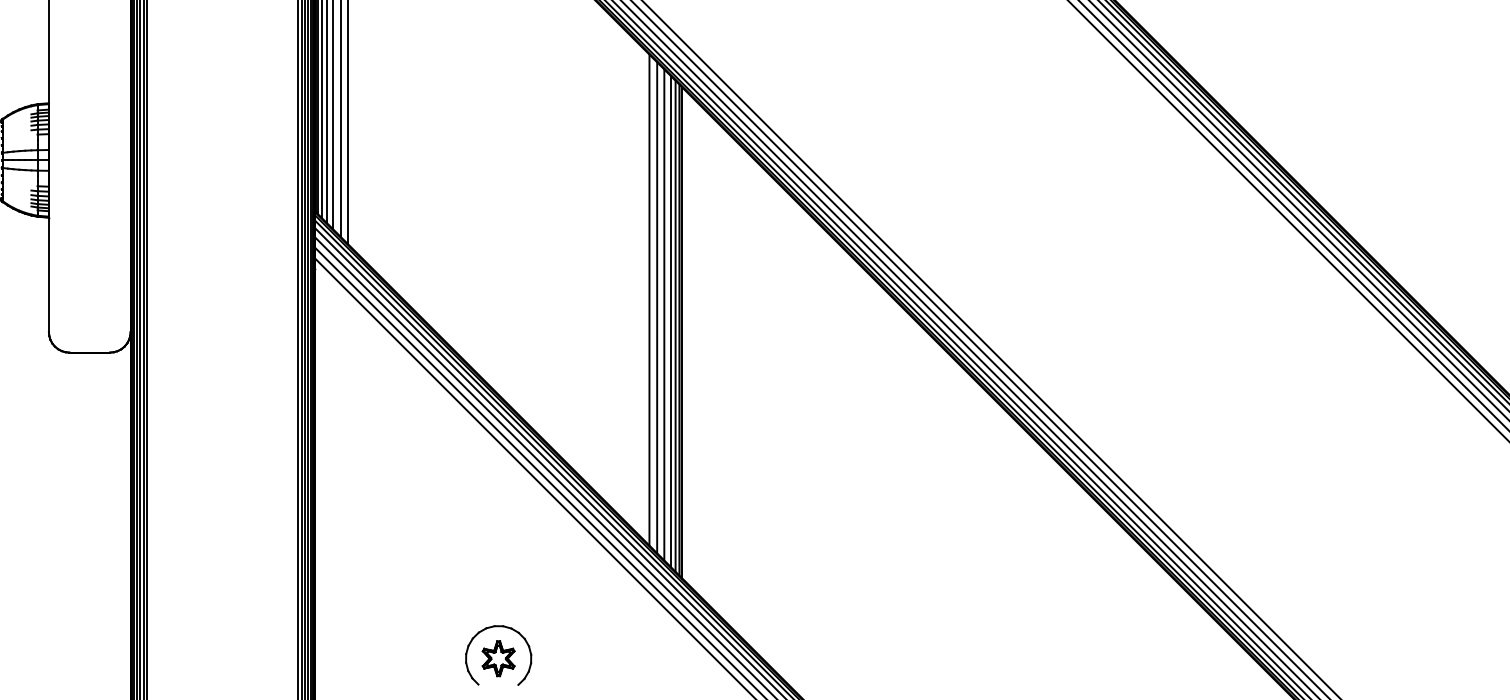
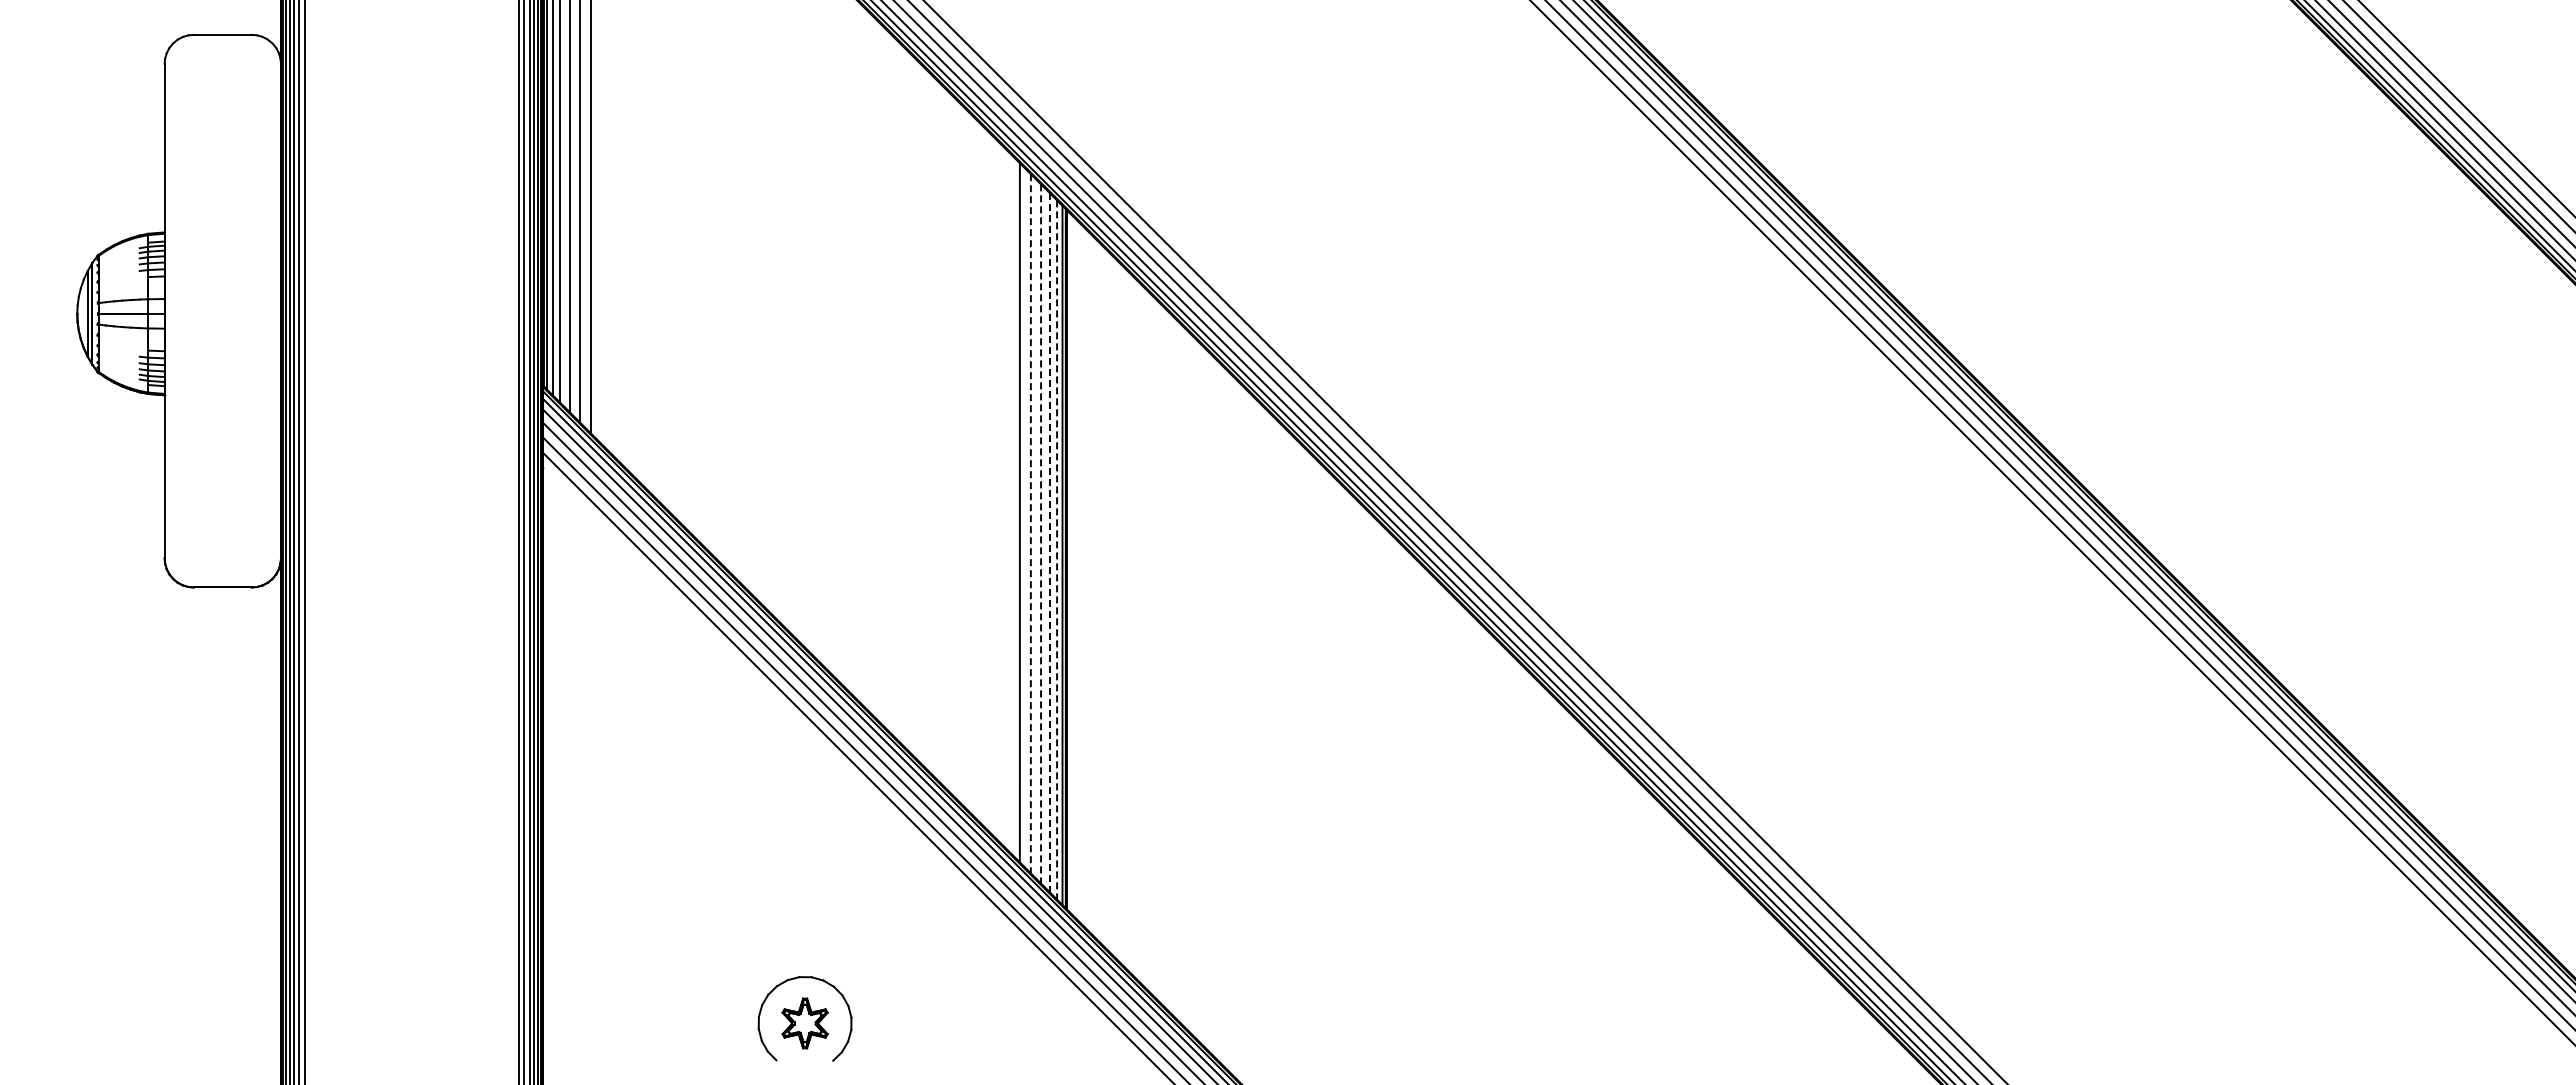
line: (656, 307) -> (1030, 523), solid -> dashed
line: (664, 314) -> (1041, 533), solid -> dashed
line: (670, 320) -> (1049, 542), solid -> dashed
line: (675, 325) -> (1057, 549), solid -> dashed

